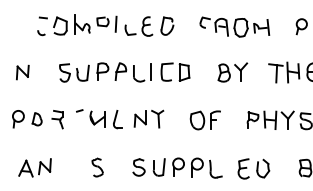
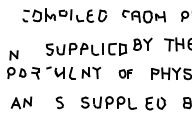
part: (124, 71) -> (86, 48), moved
part: (21, 72) -> (13, 55), moved
part: (204, 119) -> (125, 73), size x0.7

